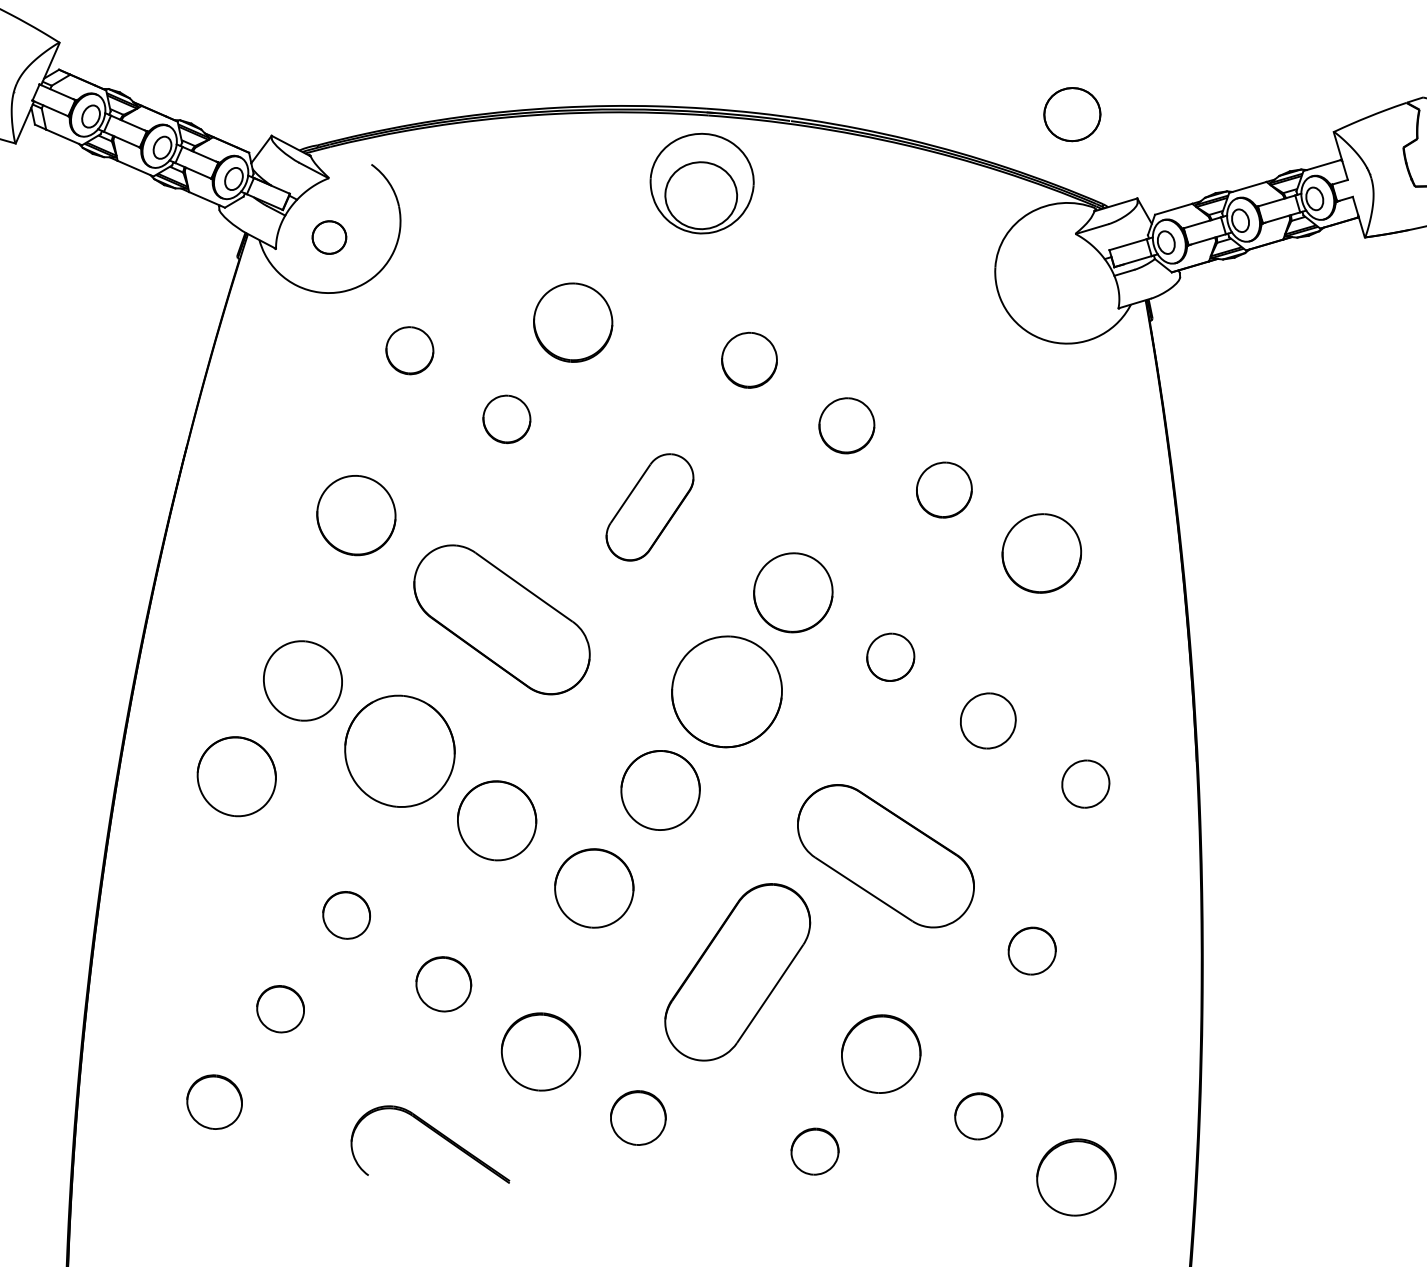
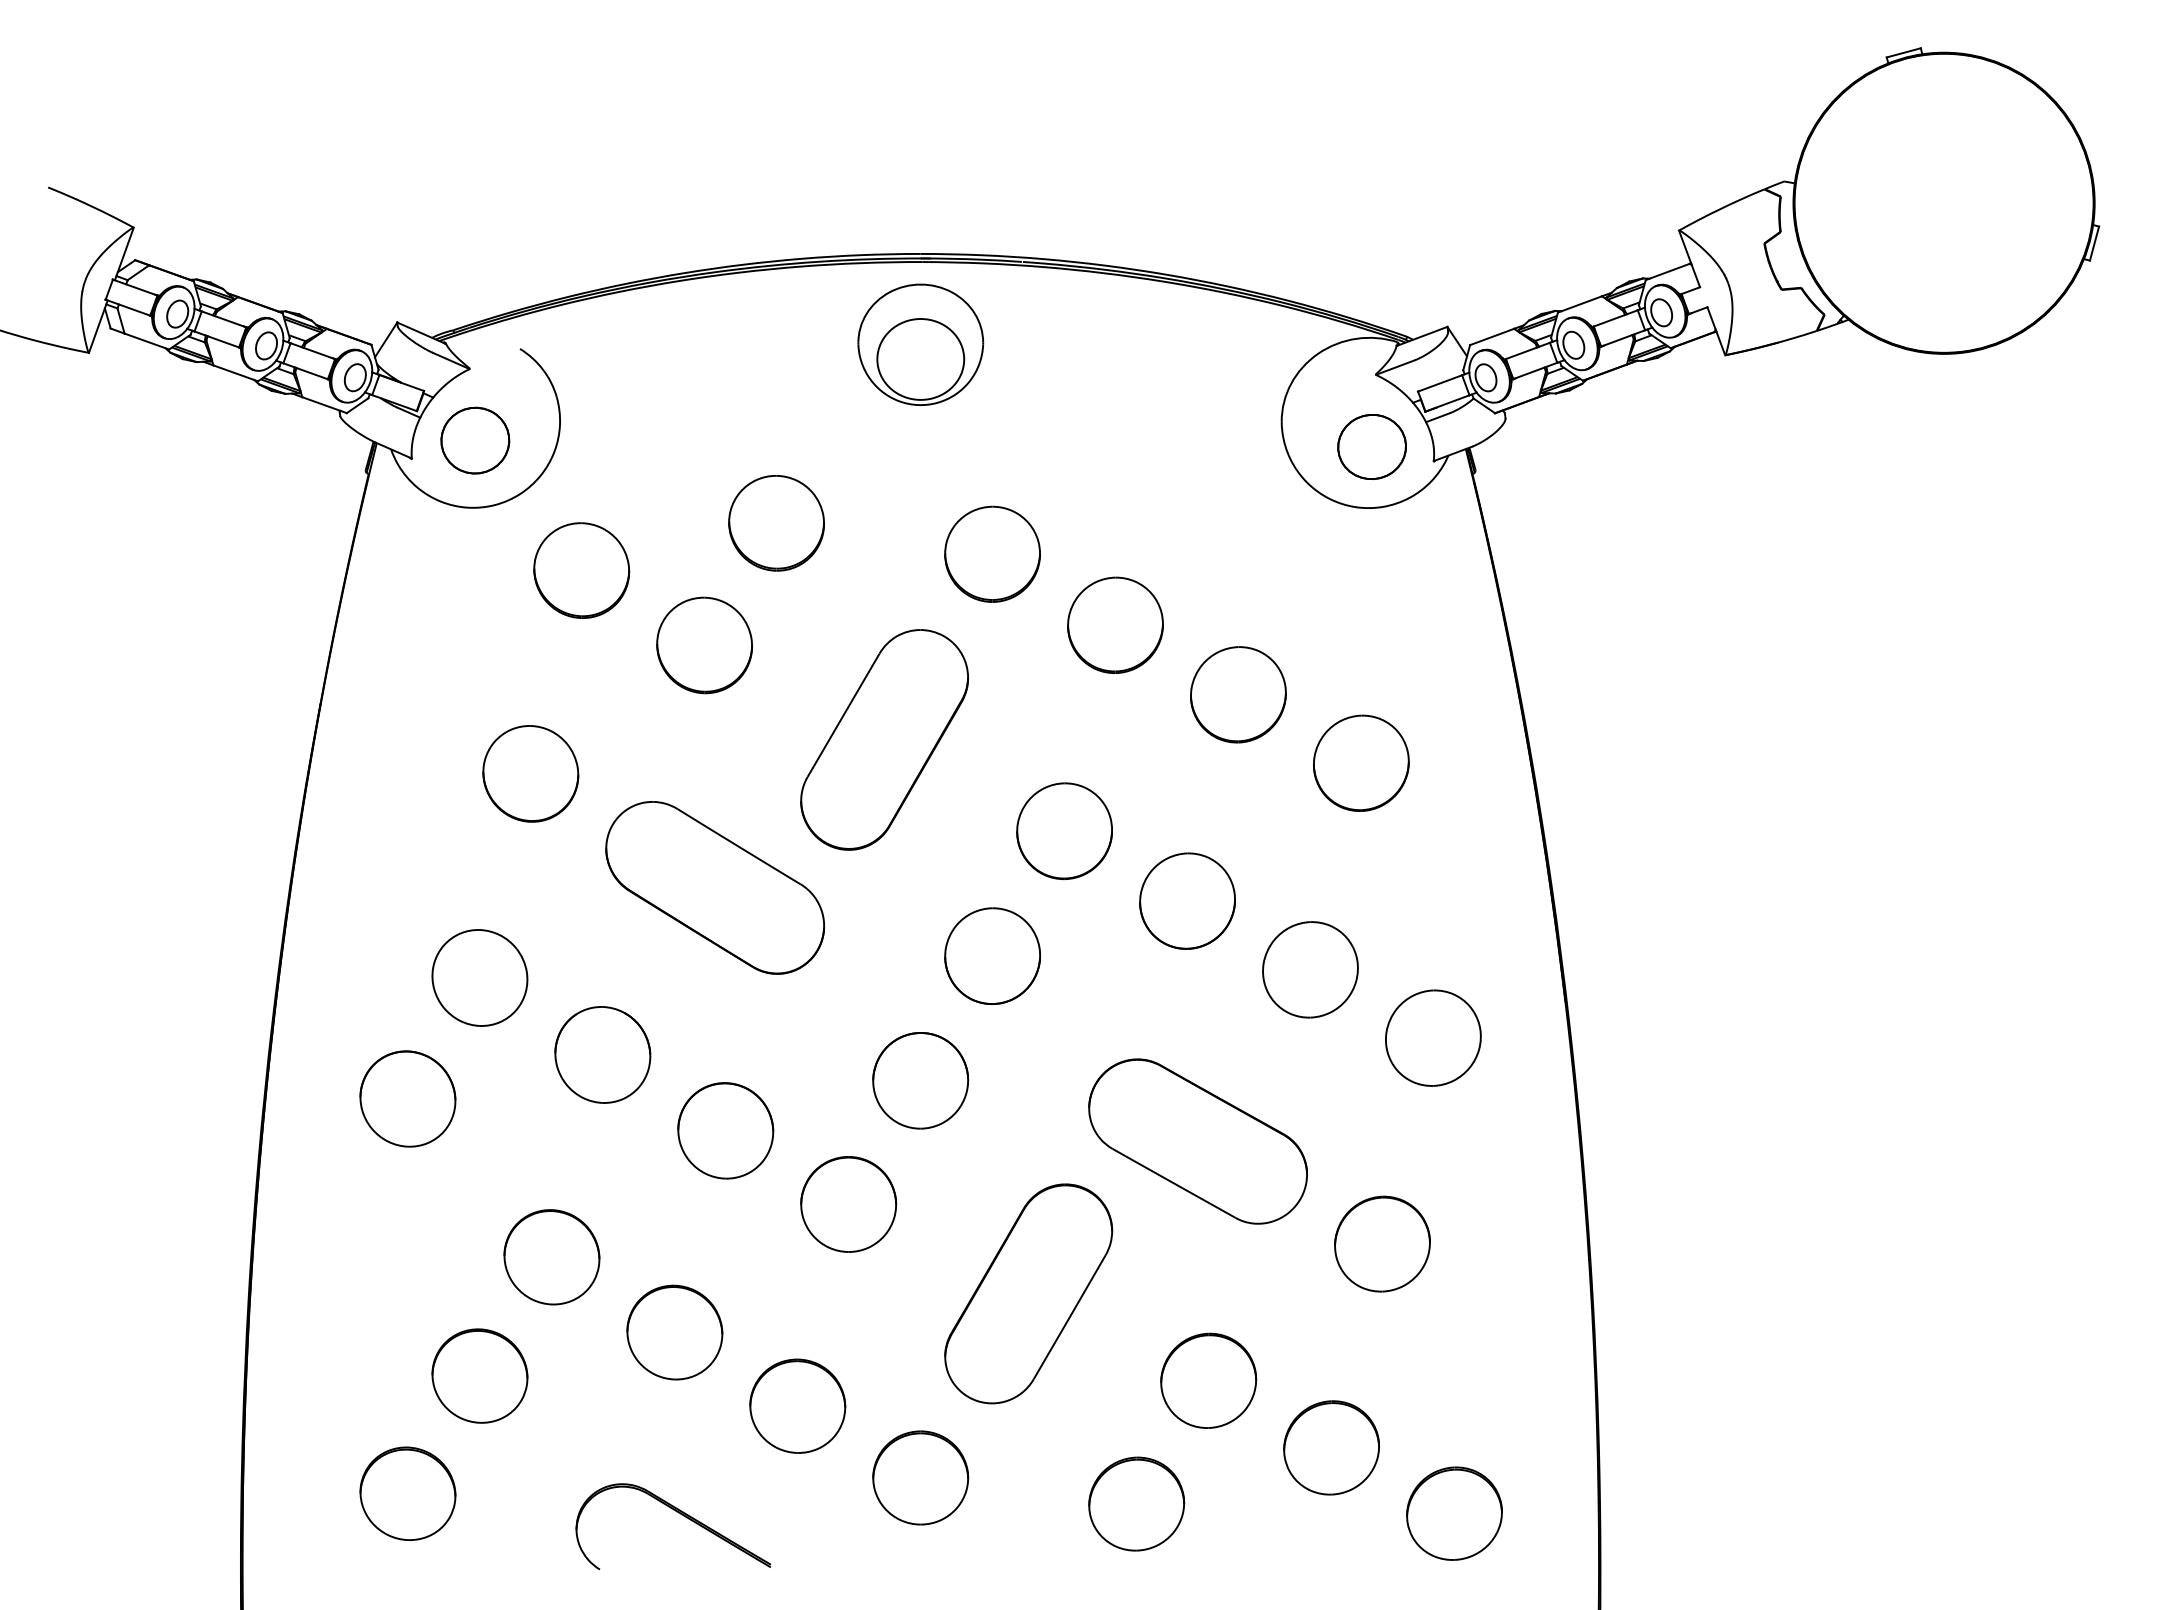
part: (1071, 114) -> (1371, 446), moved
part: (329, 237) -> (475, 440), size x1.67
part: (409, 350) -> (581, 570), size x1.67
part: (749, 359) -> (992, 553), size x1.43
part: (506, 419) -> (704, 645), size x1.67
part: (846, 425) -> (1115, 624), size x1.43
part: (944, 489) -> (1238, 694), size x1.43
part: (649, 507) -> (884, 739), size x1.67
part: (890, 656) -> (1187, 900), size x1.67
part: (726, 691) -> (992, 955), size x0.71
part: (988, 720) -> (1310, 969), size x1.43
part: (399, 750) -> (602, 1054), size x0.71
part: (1085, 783) -> (1433, 1037), size x1.67
part: (346, 915) -> (551, 1257), size x1.67
part: (1032, 950) -> (1382, 1243), size x1.67
part: (443, 984) -> (674, 1332), size x1.43
part: (280, 1008) -> (479, 1375), size x1.67
part: (214, 1101) -> (407, 1493), size x1.43
part: (978, 1115) -> (1331, 1447), size x1.67
part: (638, 1117) -> (920, 1477), size x1.43
part: (814, 1151) -> (1136, 1503), size x1.67

